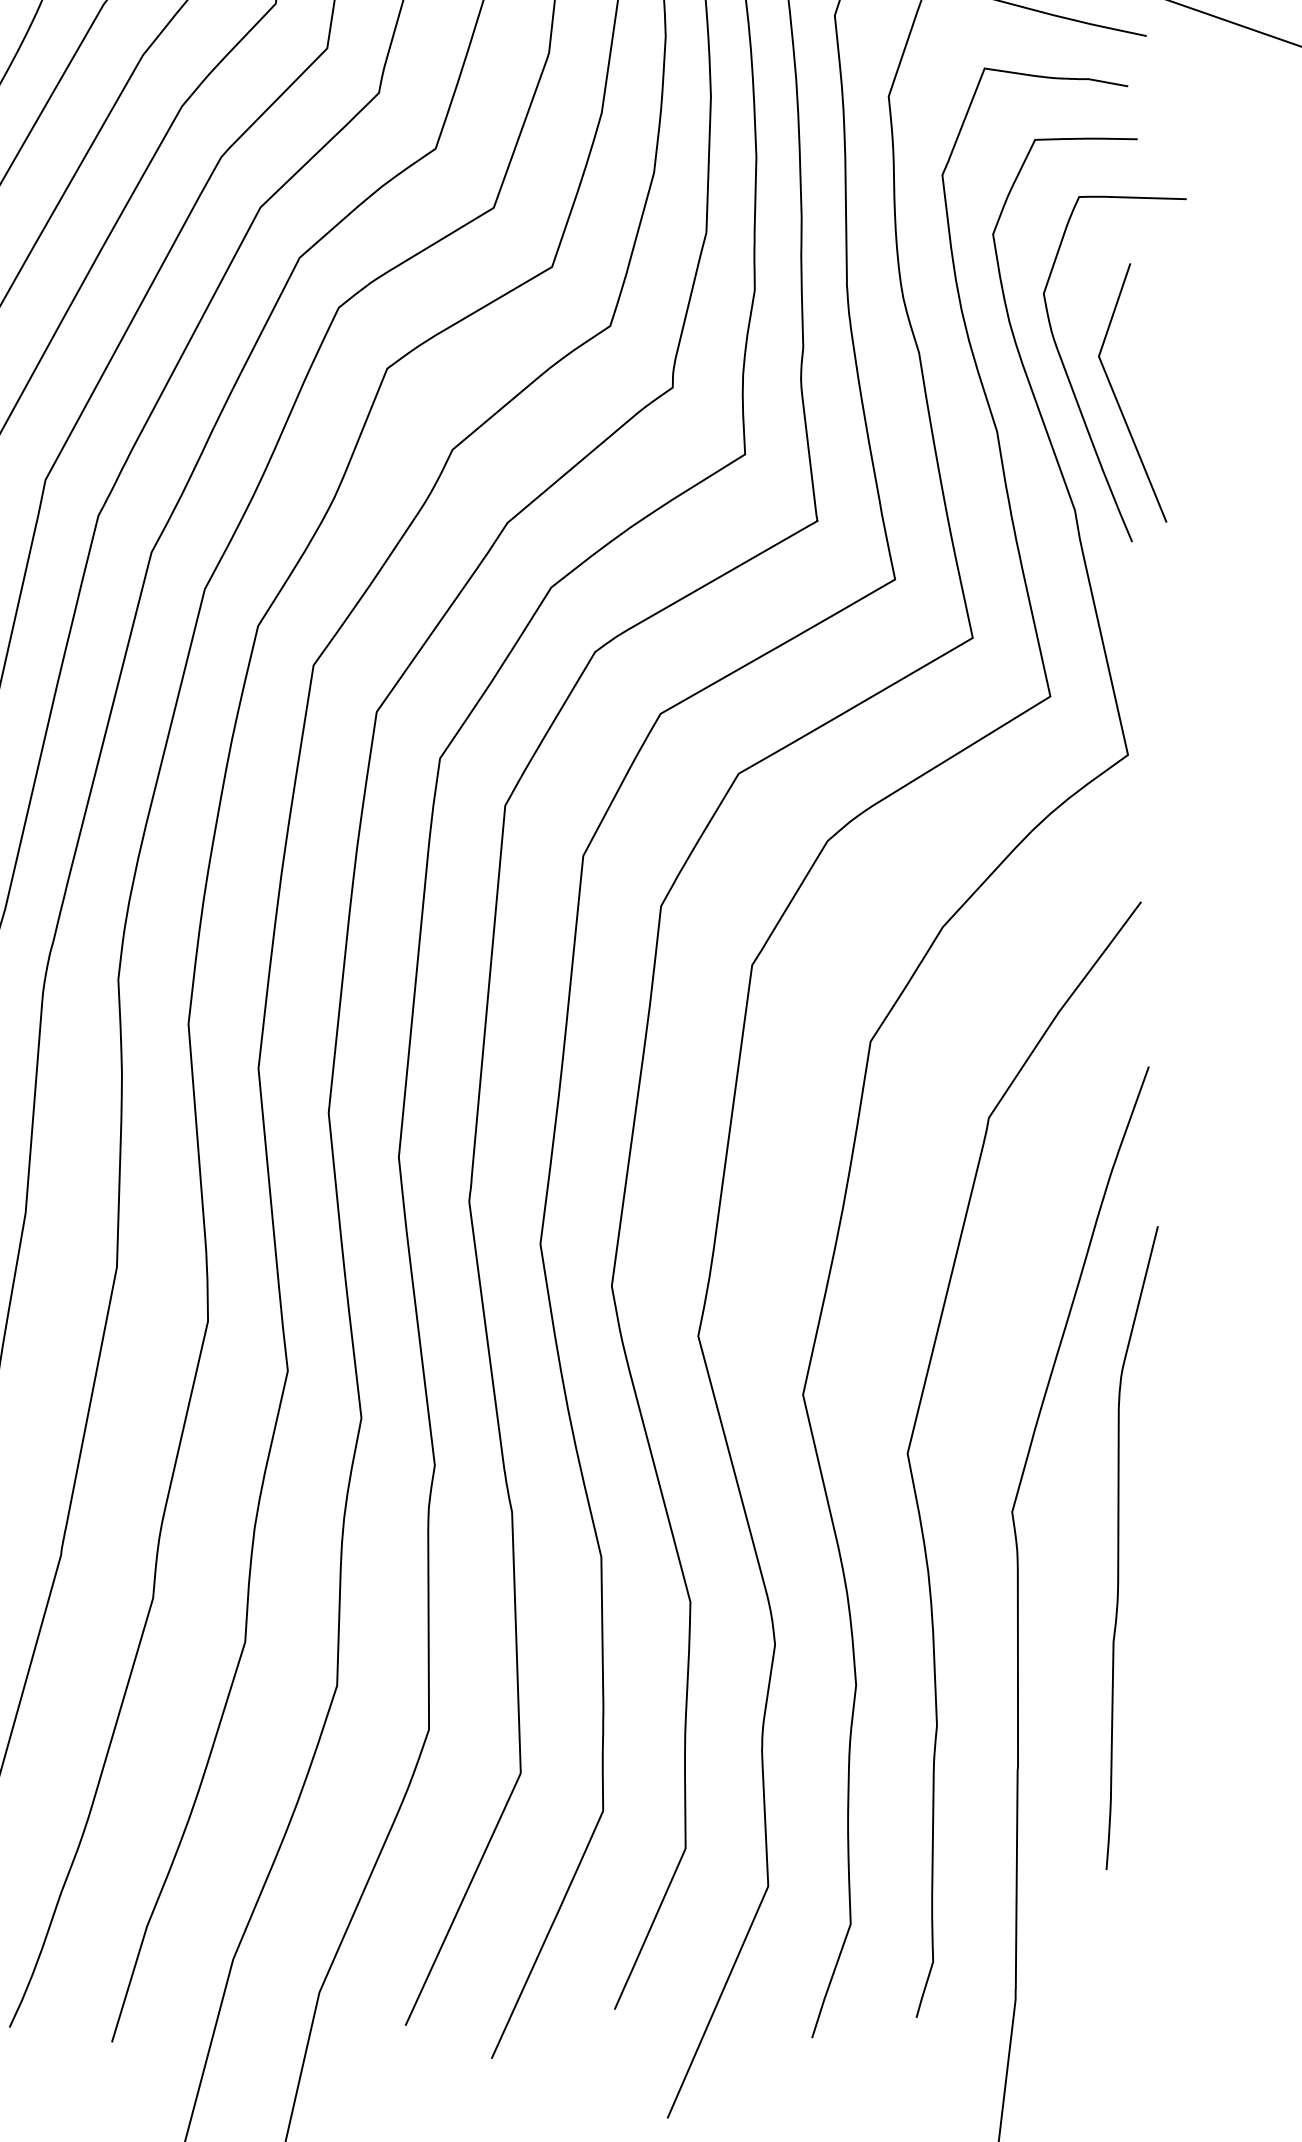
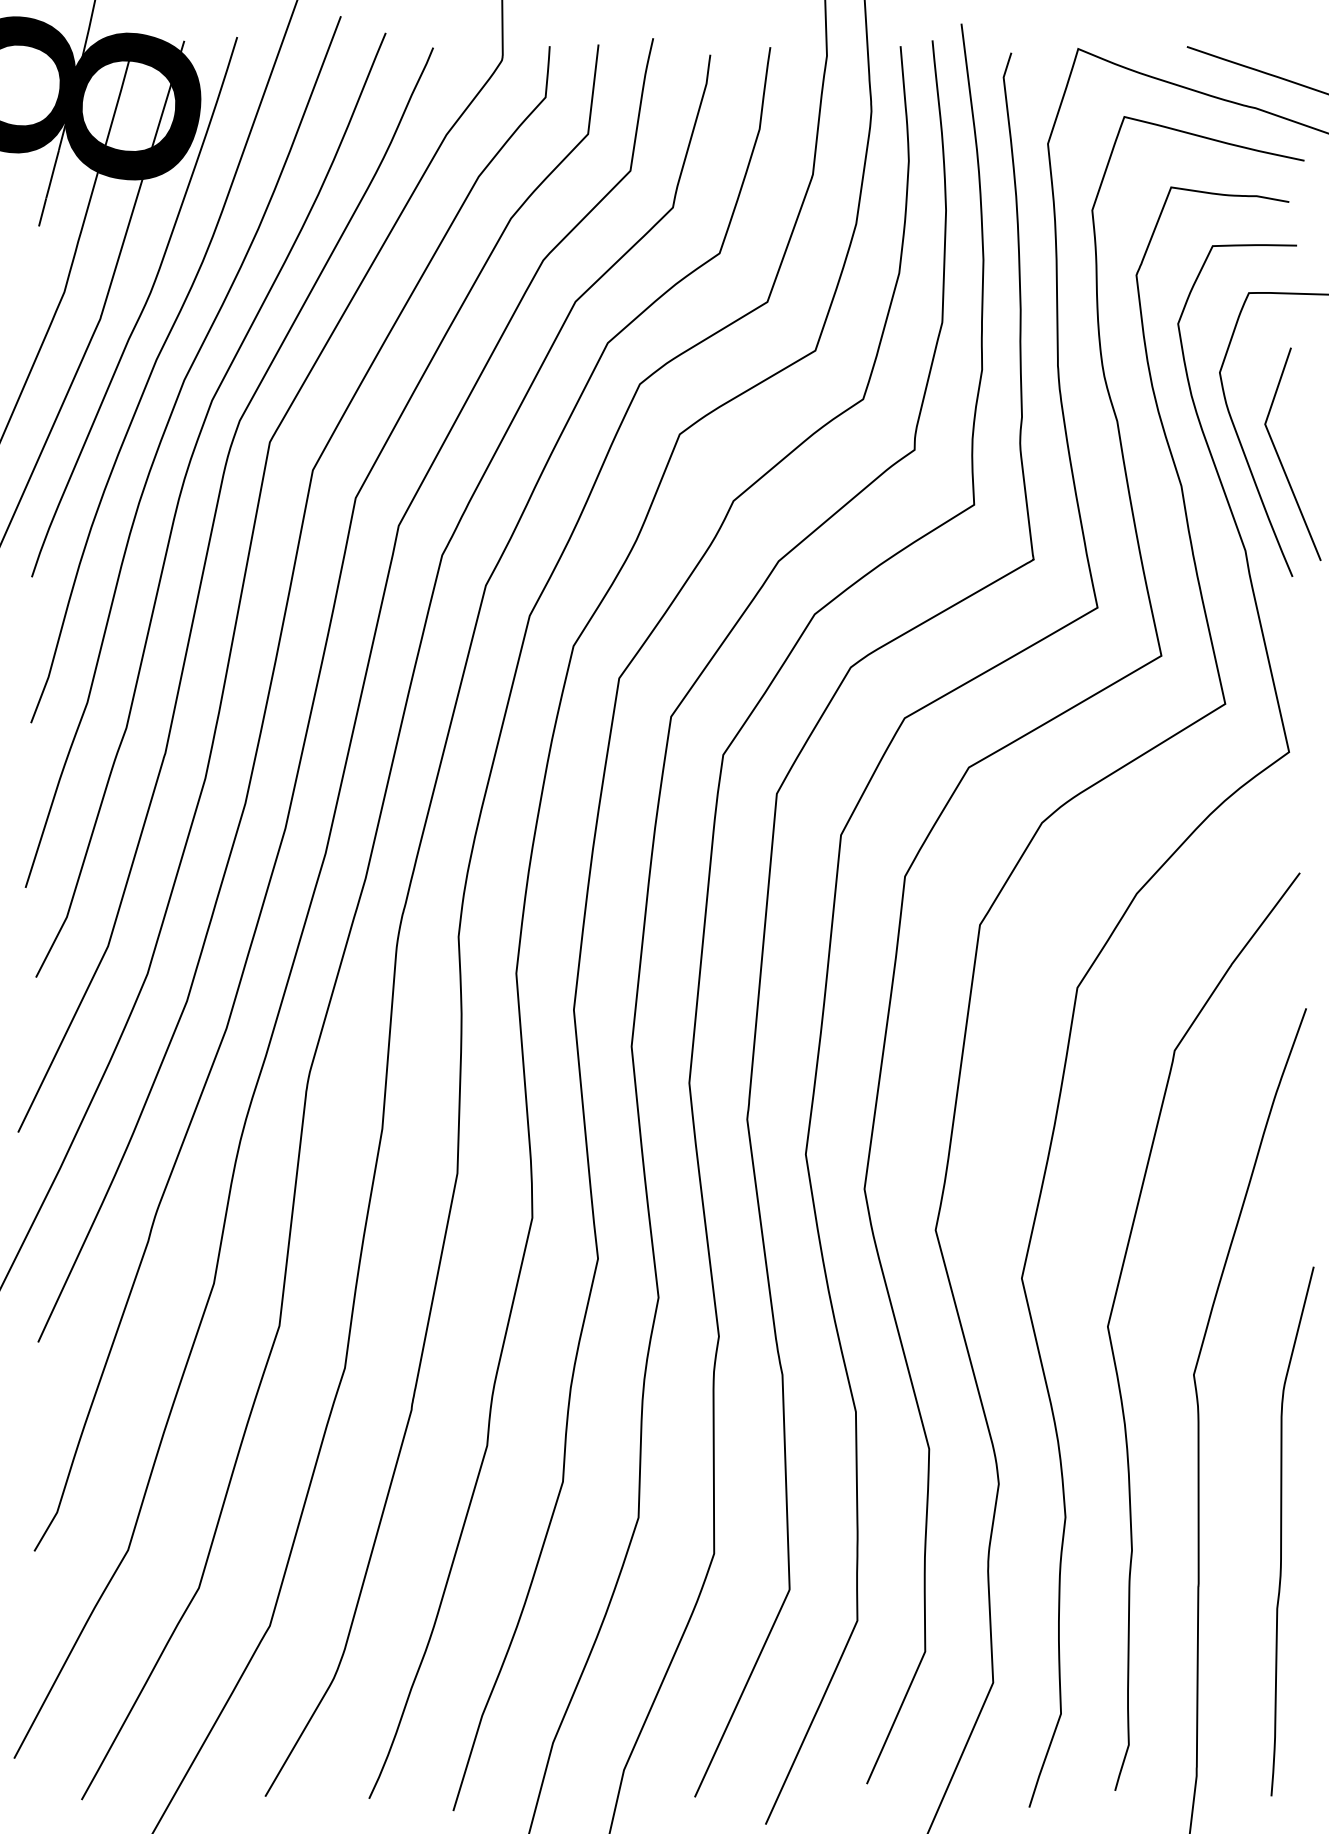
curve: (1119, 1548) -> (1282, 1531), moved

